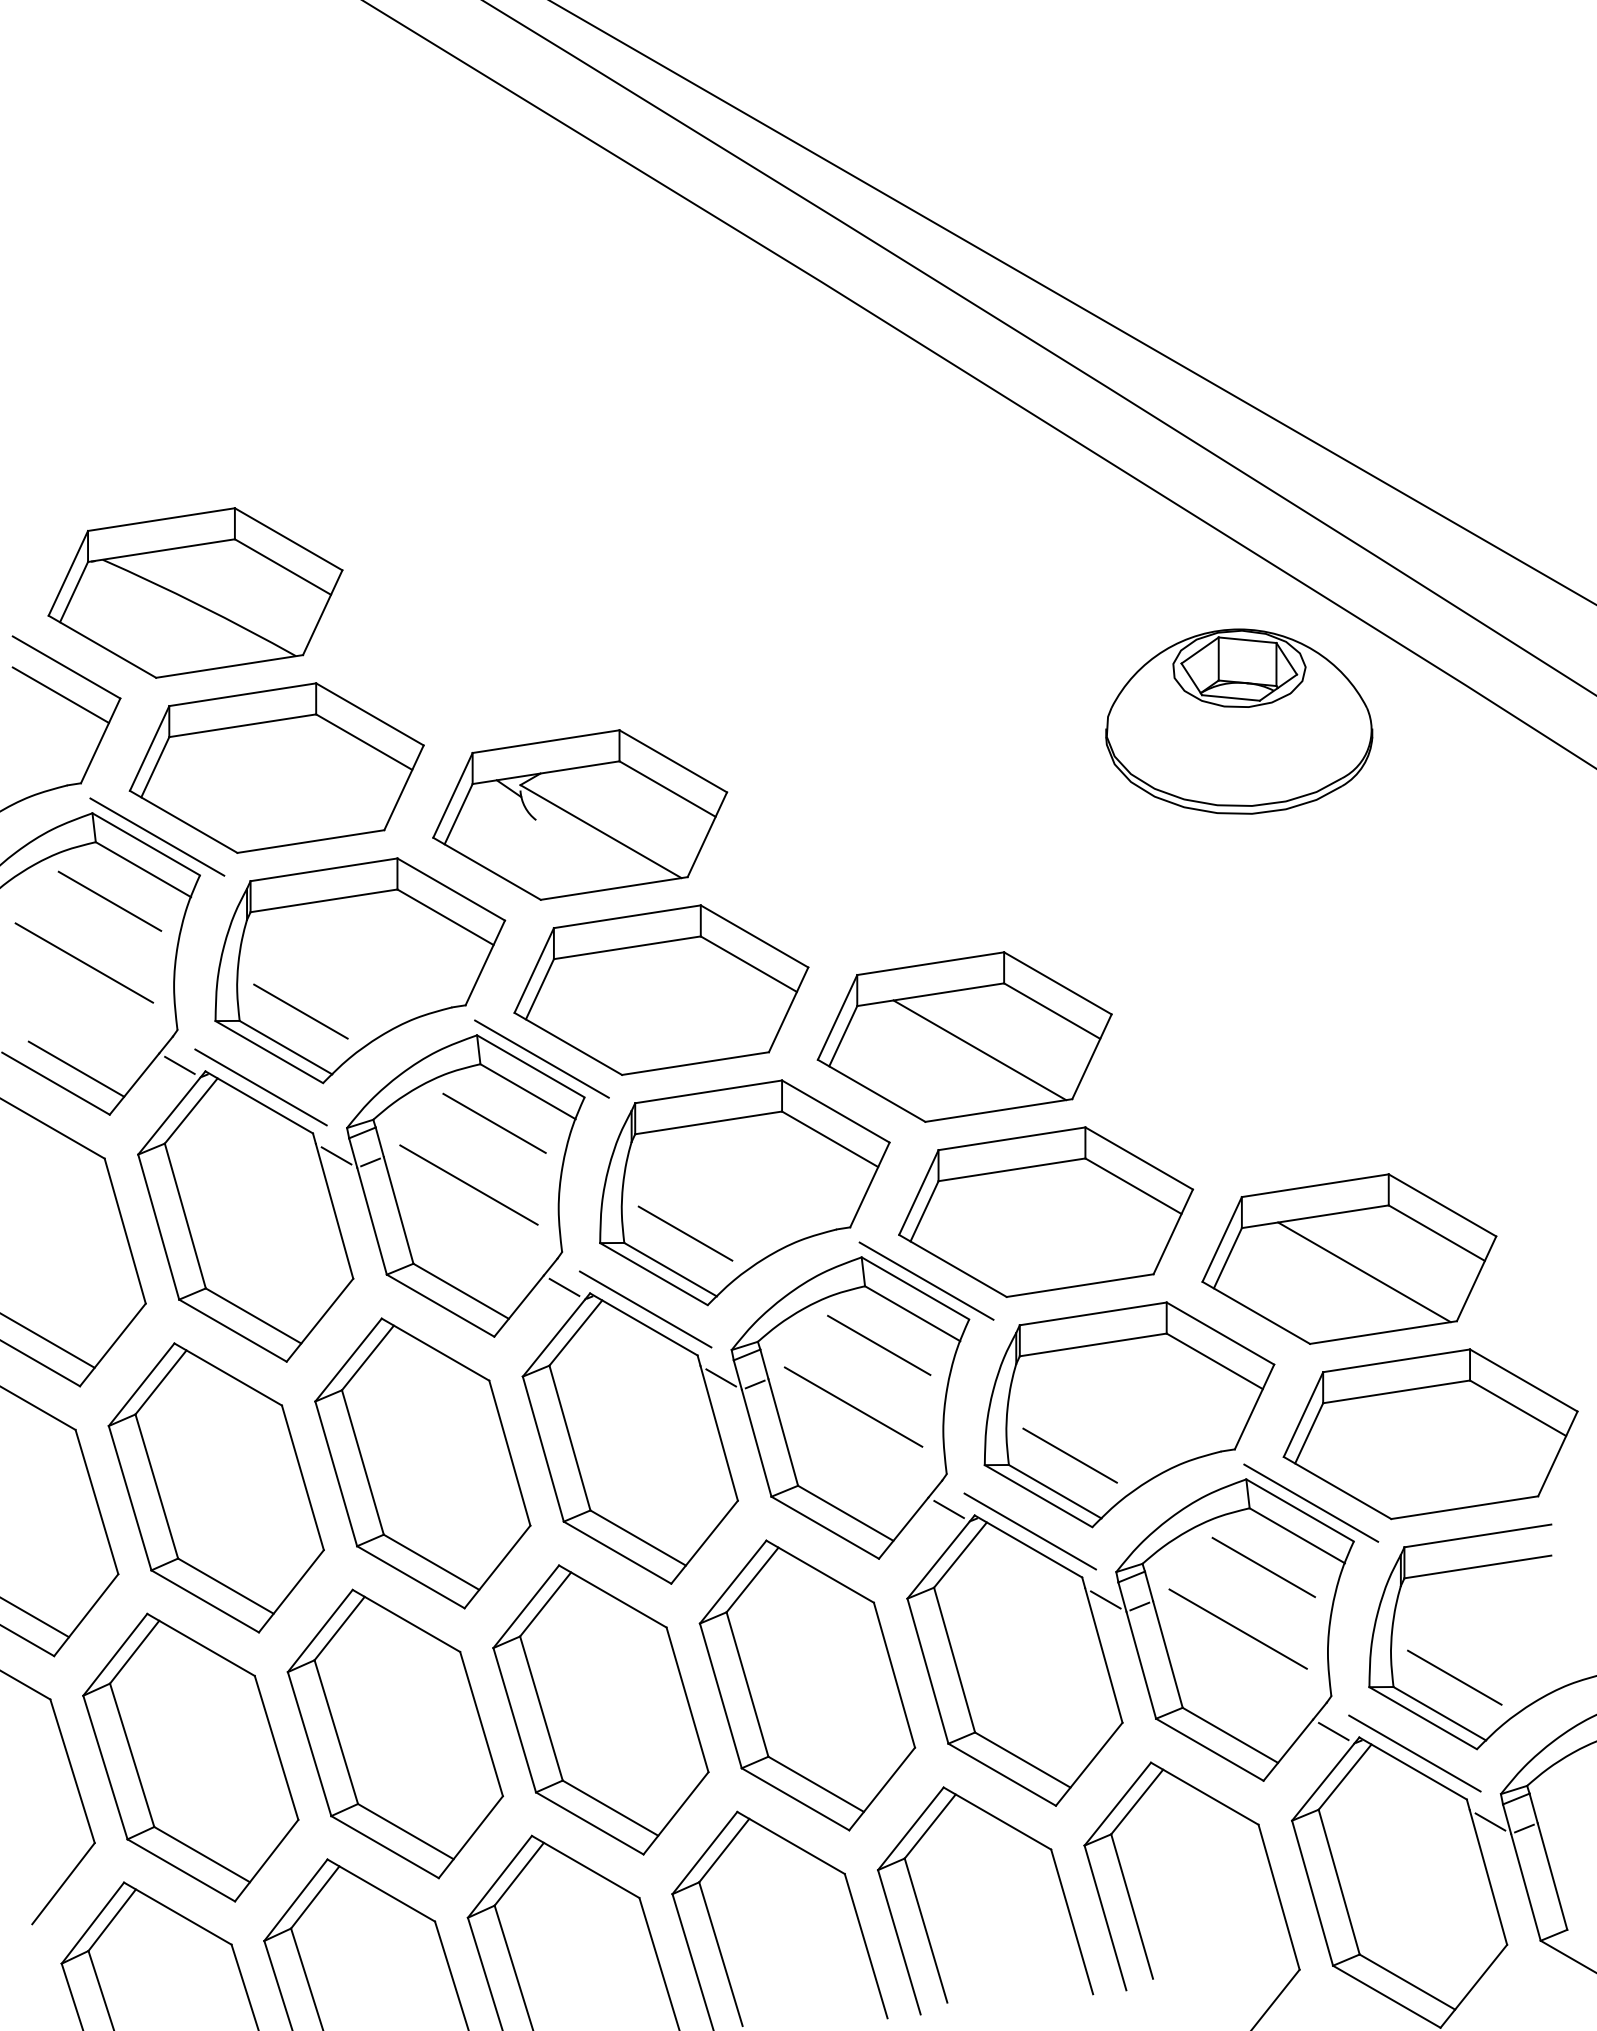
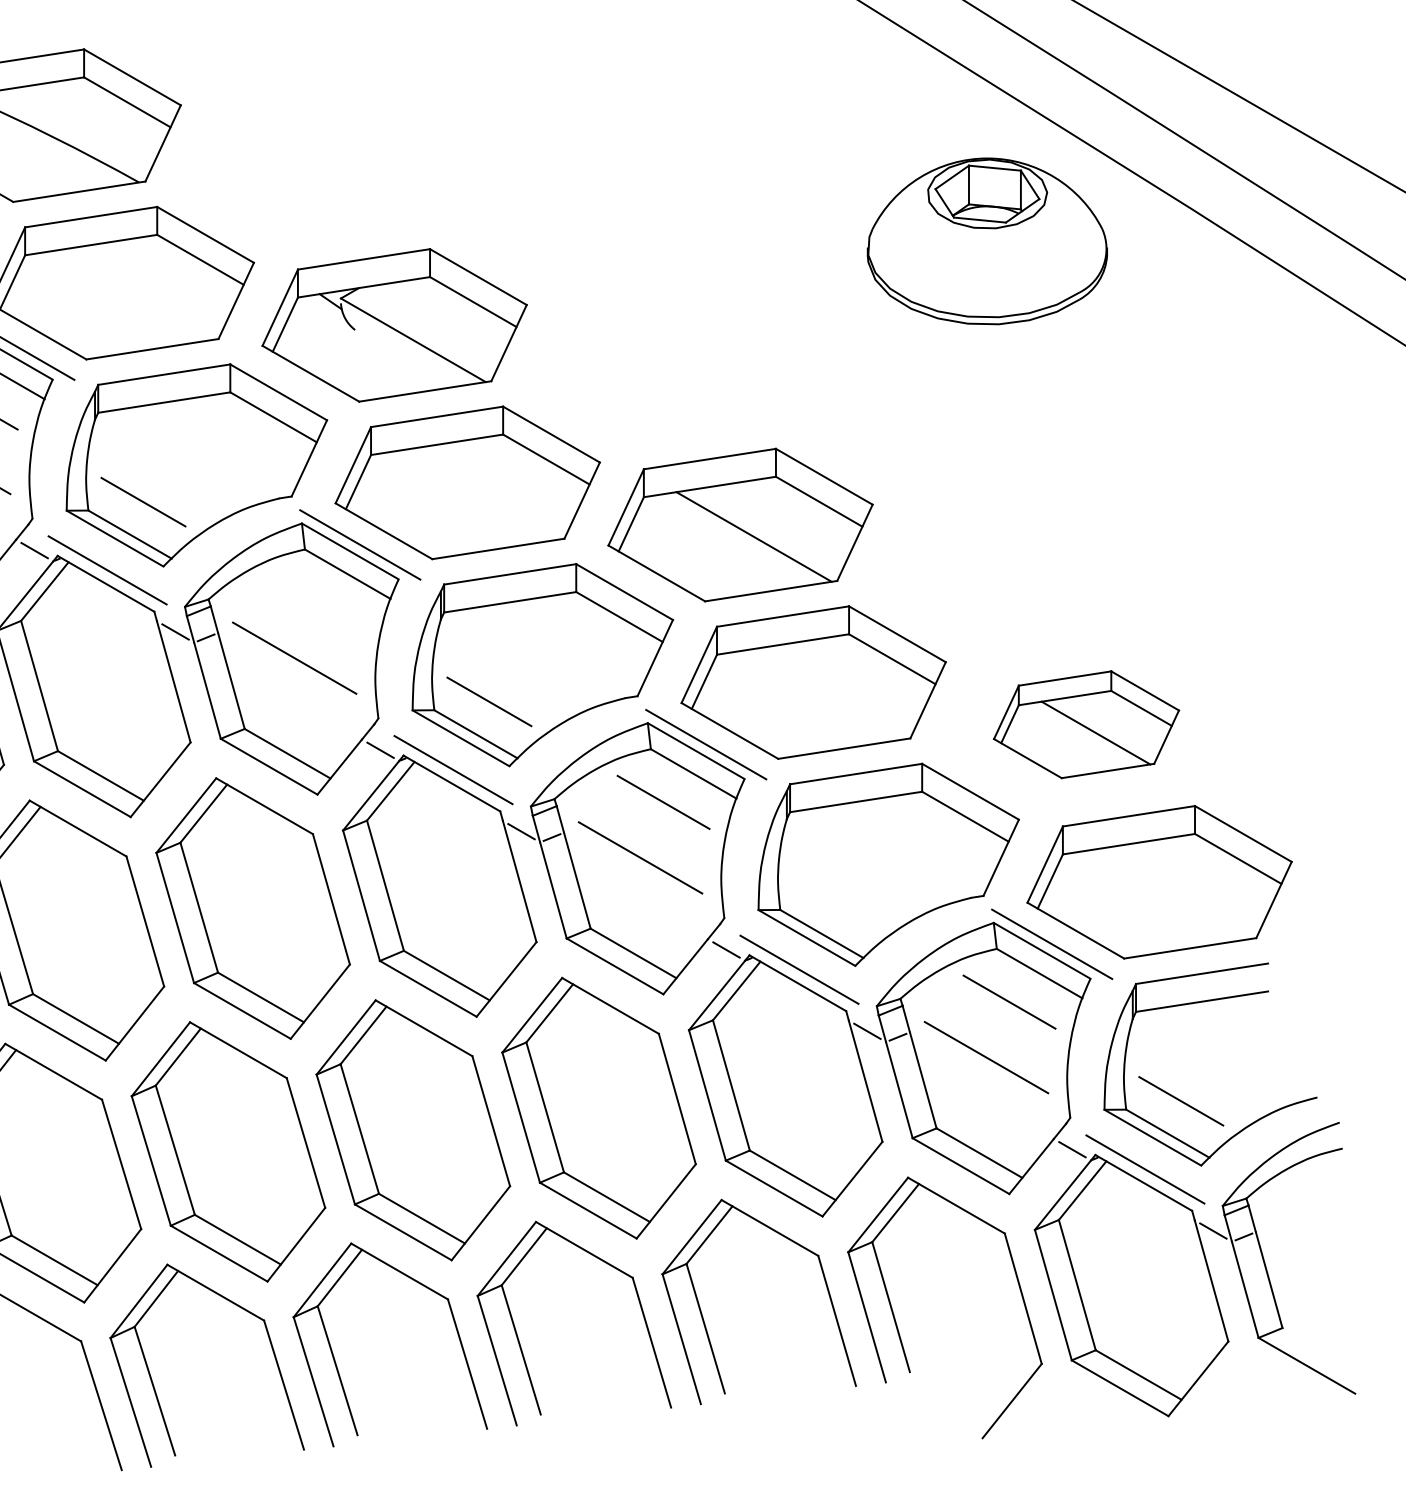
line: (494, 1122) -> (317, 601), removed
part: (1349, 1258) -> (1086, 724), size x0.7
line: (1069, 1455) -> (834, 901), removed

